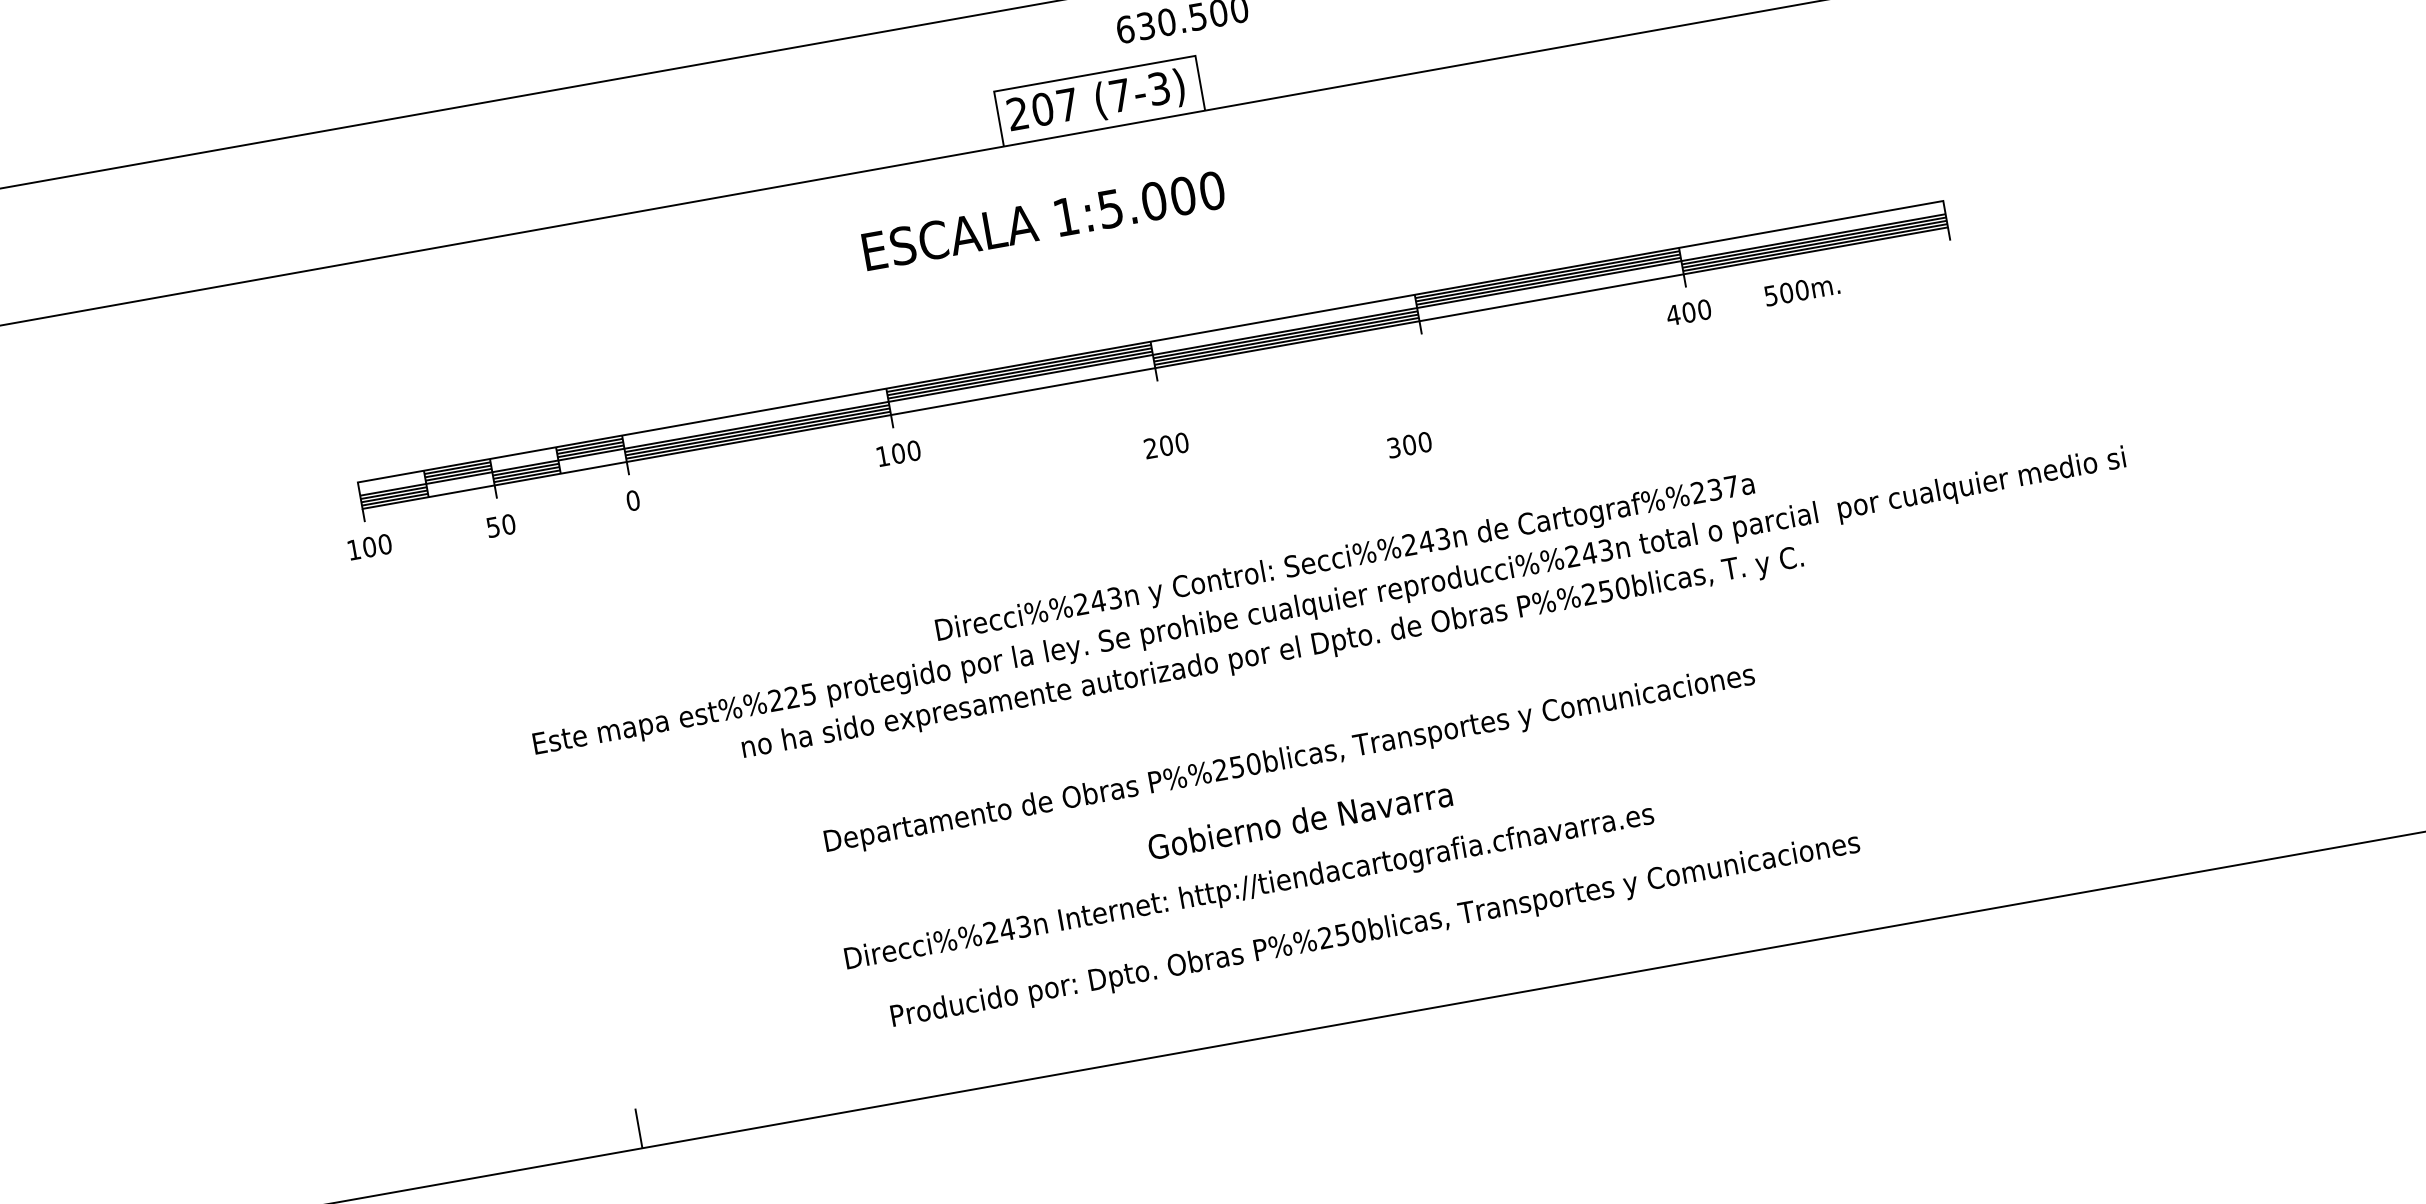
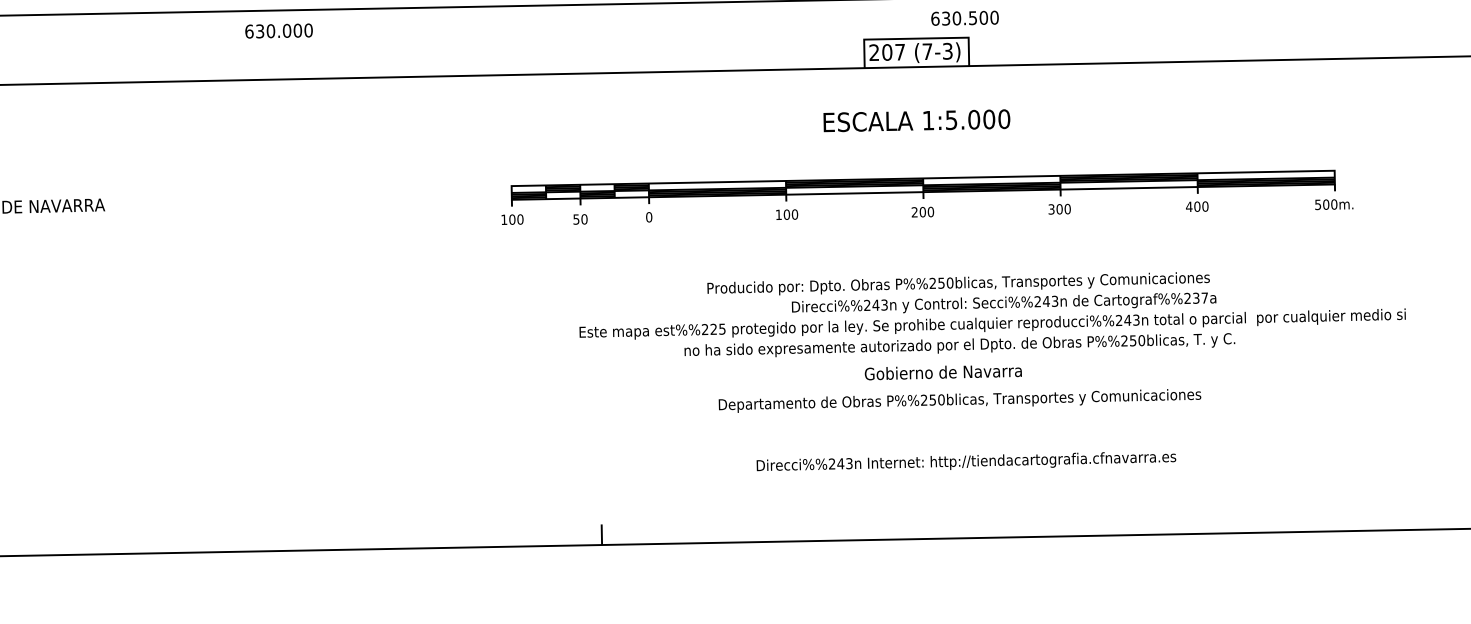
text: (1042, 220) -> (916, 120), moved
text: (1802, 290) -> (1334, 204), moved
text: (1409, 443) -> (1059, 208), moved
text: (1165, 444) -> (922, 211), moved
text: (1298, 821) -> (942, 372), moved
text: (1249, 886) -> (966, 461), moved
text: (1375, 930) -> (958, 283), moved

